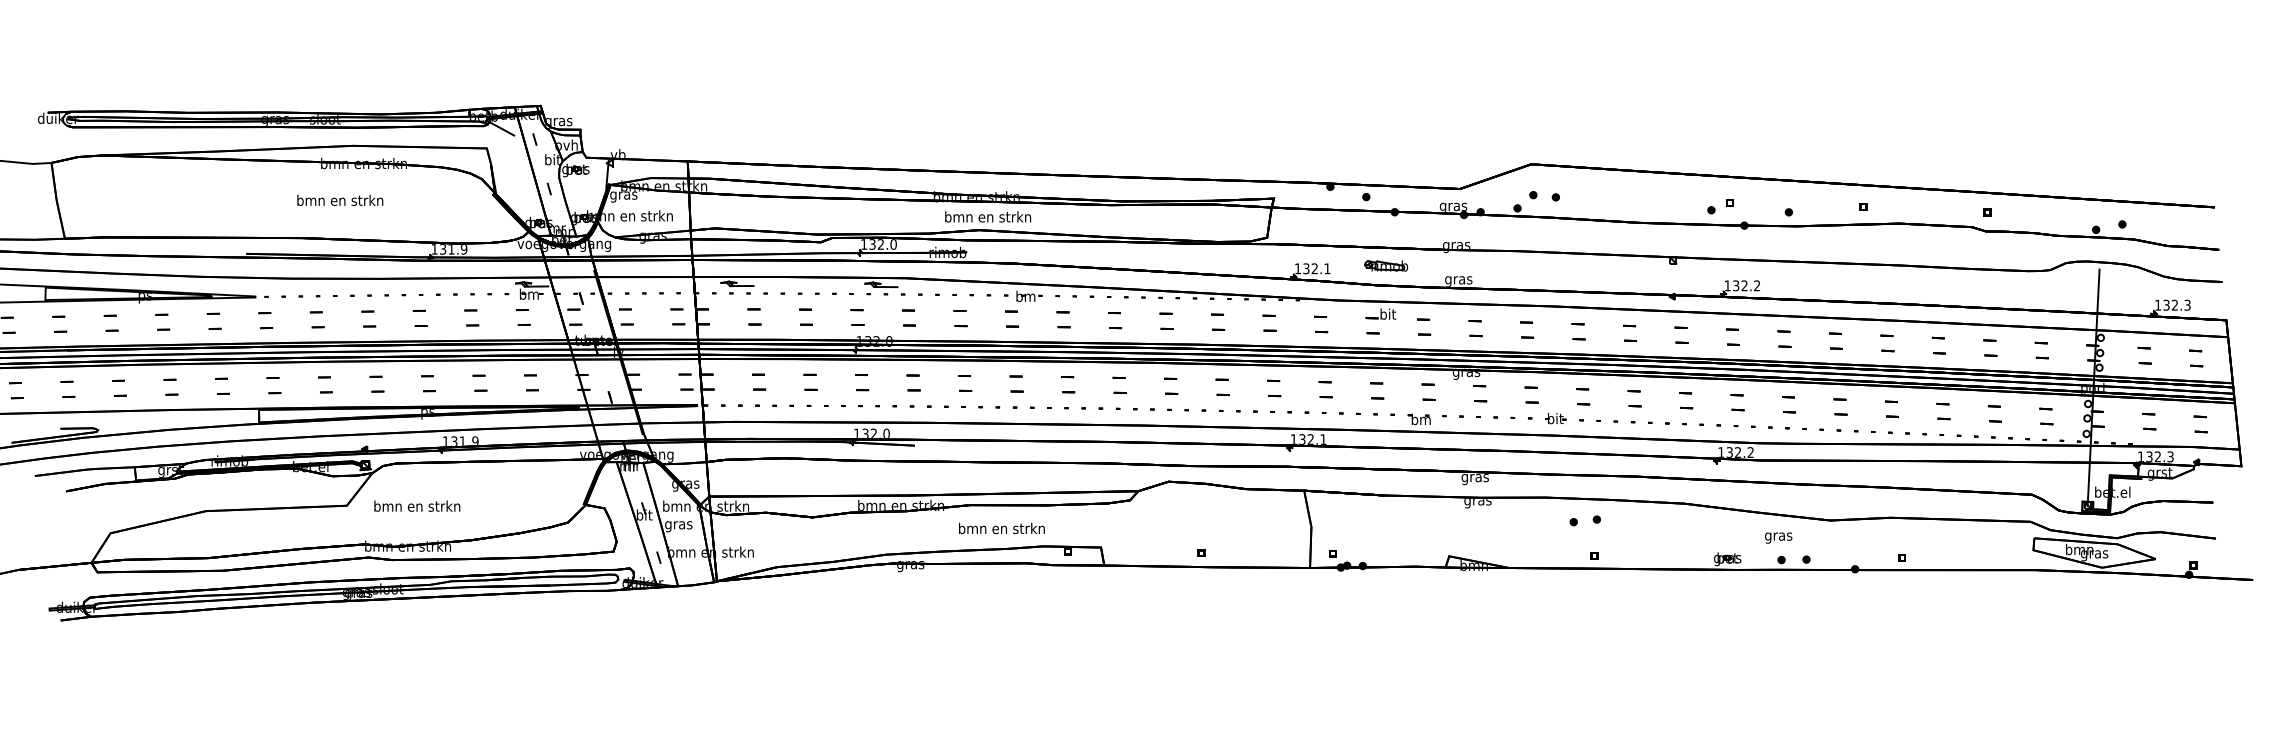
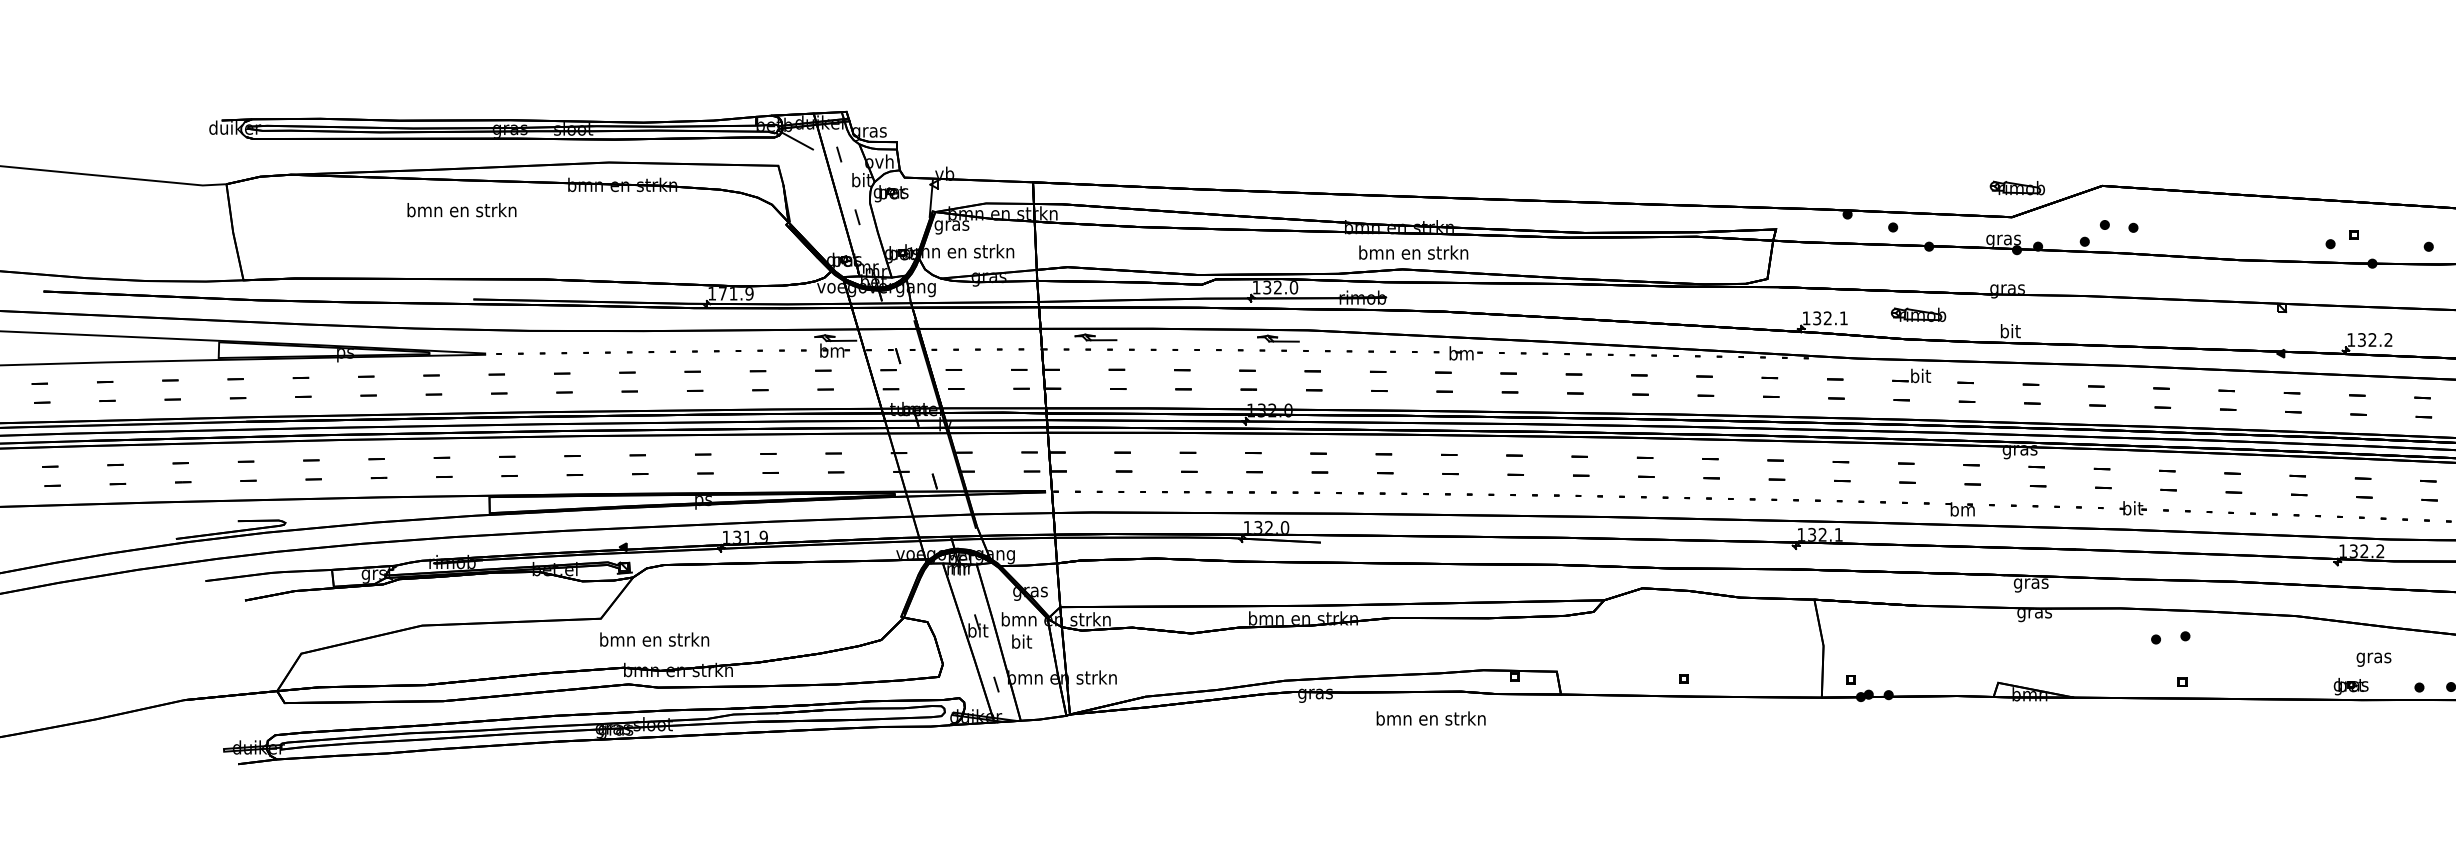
part: (1464, 165) -> (2017, 187), added
text: (340, 199) -> (462, 208), moved
text: (443, 249) -> (723, 293), 131.9 -> 171.9
text: (1458, 279) -> (2009, 331), gras -> bit
text: (417, 505) -> (654, 638), moved
text: (678, 525) -> (1021, 643), gras -> bit
text: (1001, 528) -> (1430, 718), moved
text: (1778, 537) -> (2373, 658), moved

